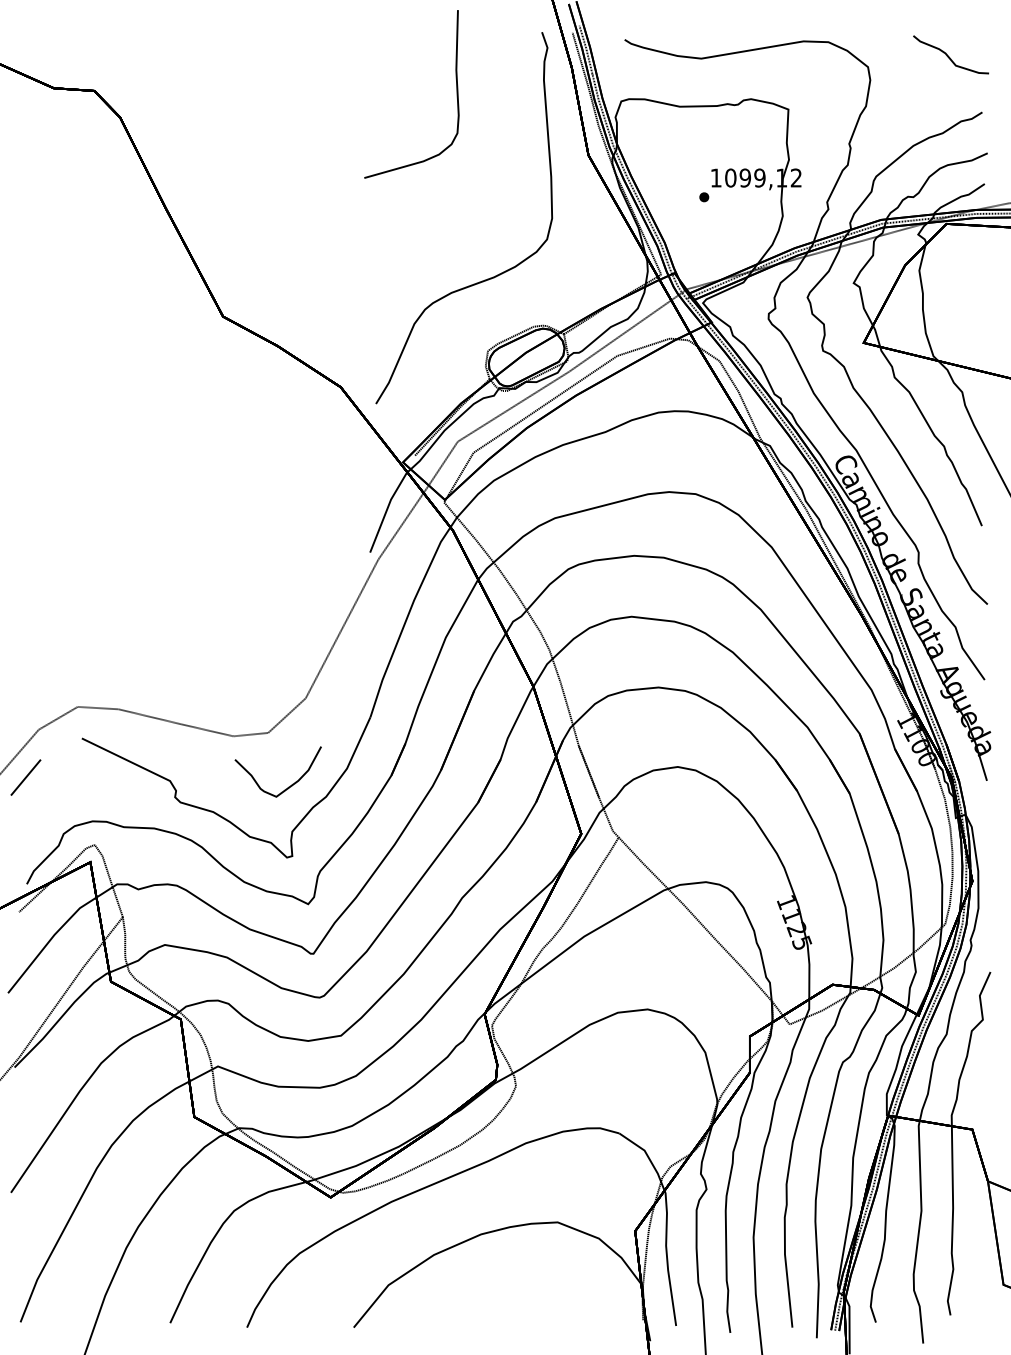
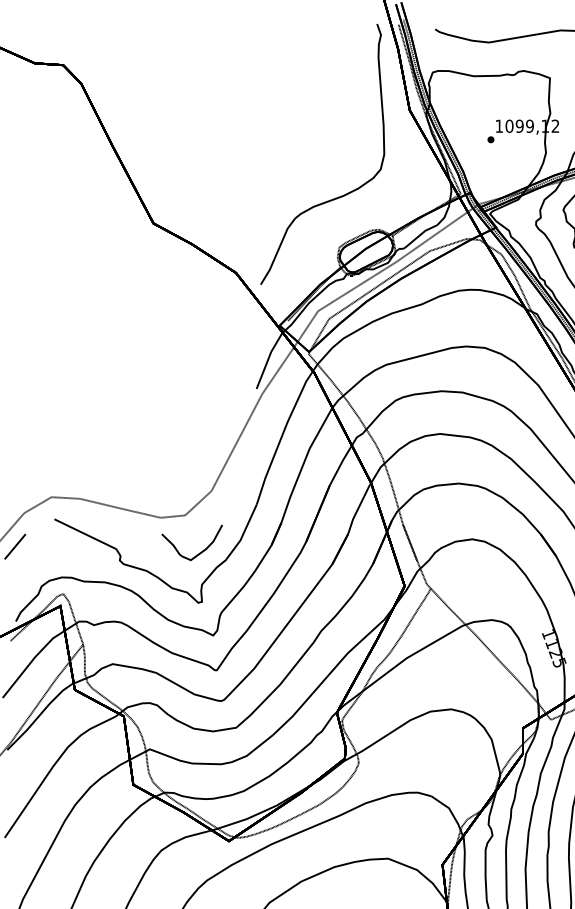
curve: (456, 94) -> (317, 67), removed

